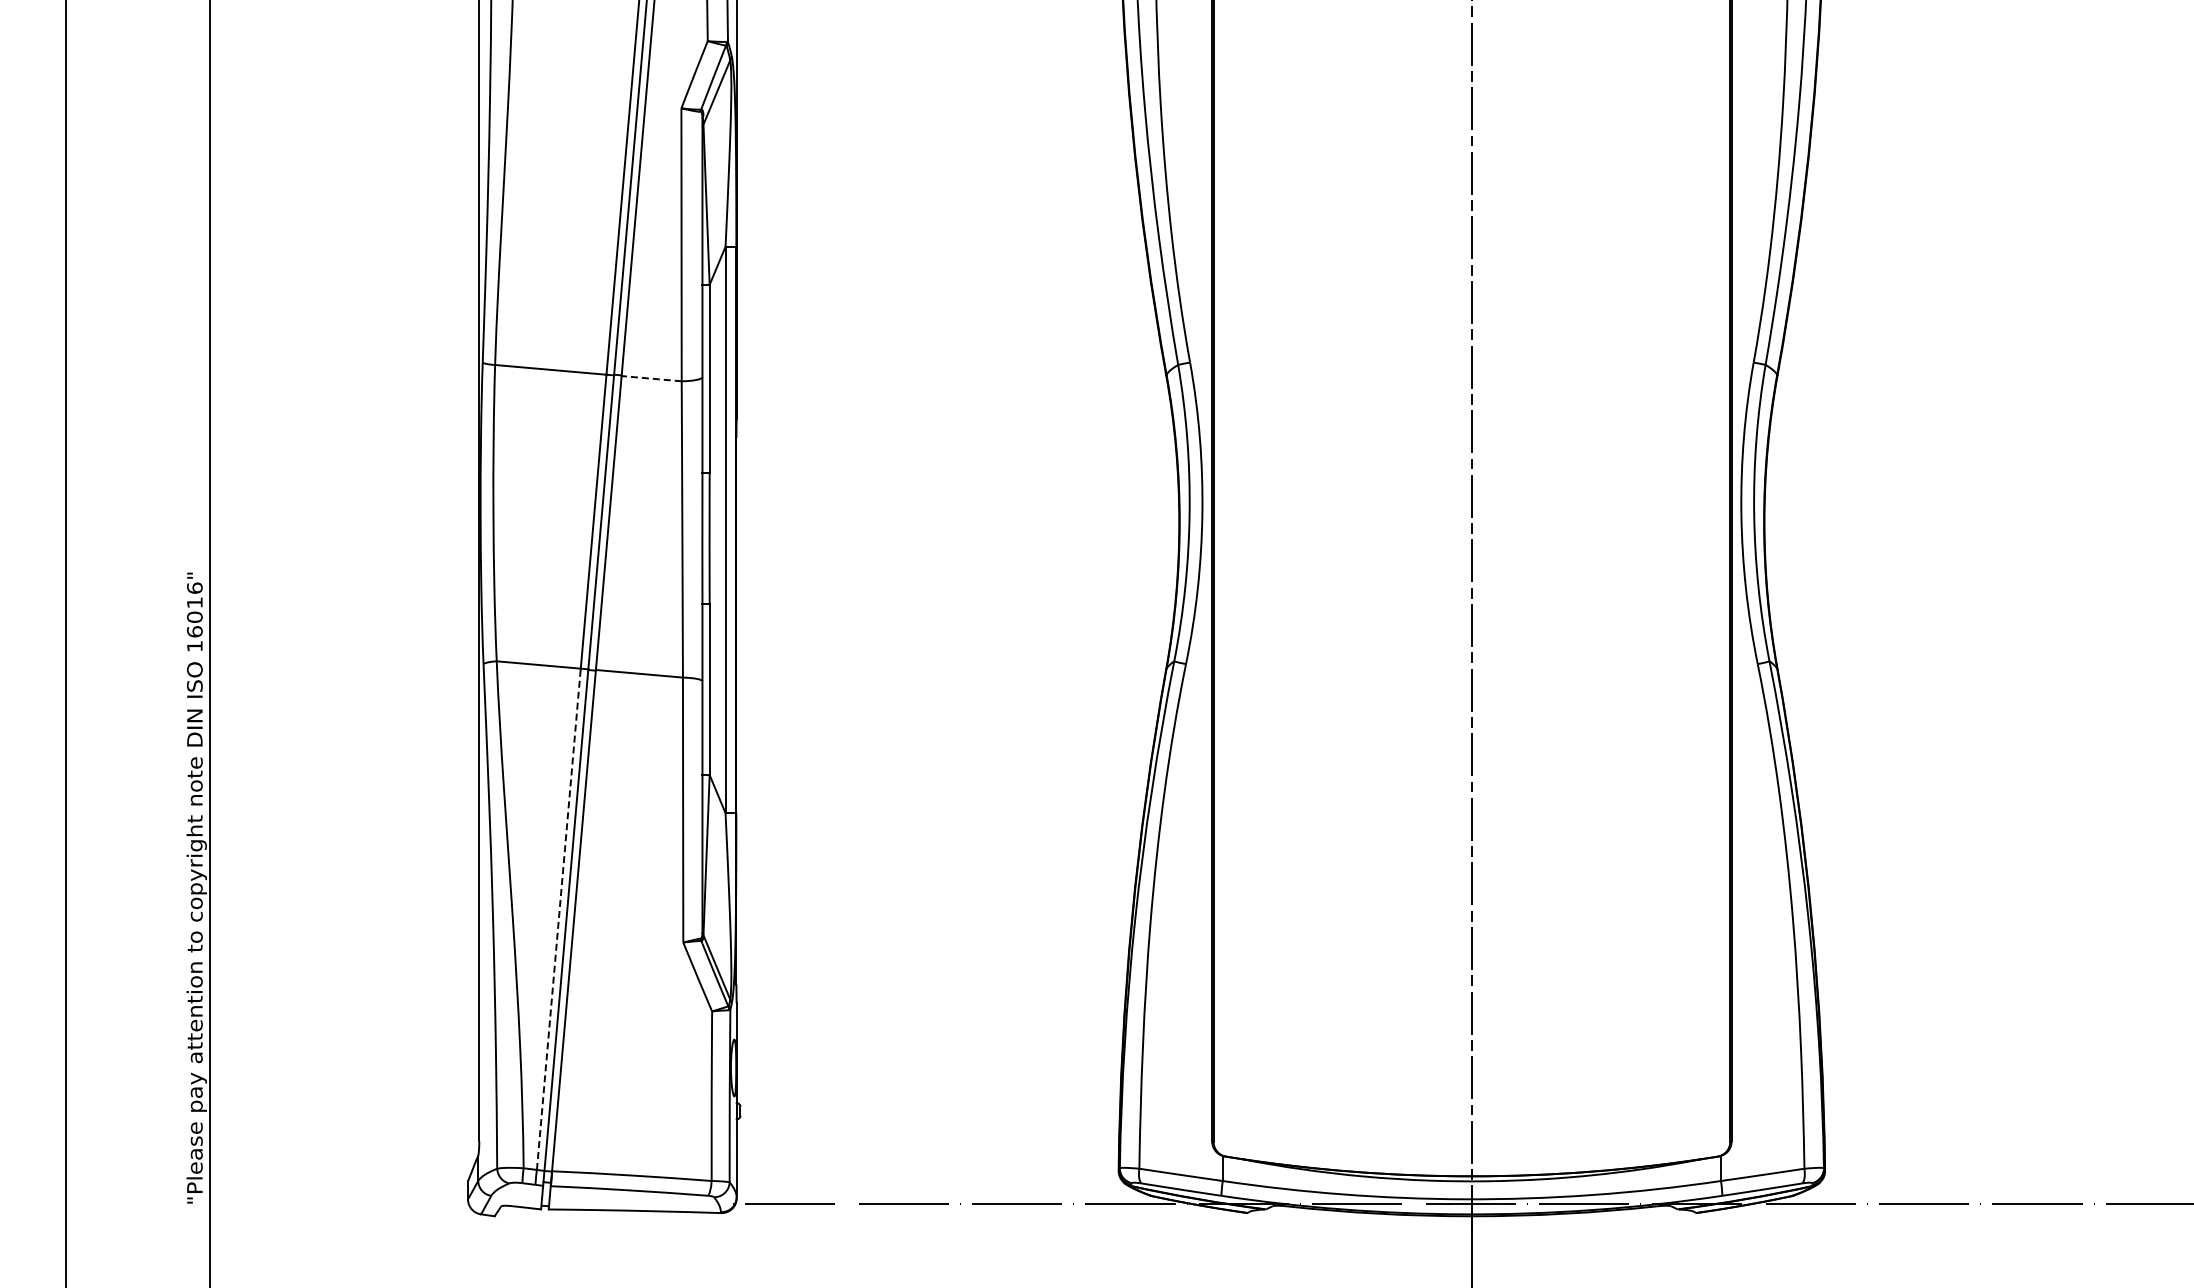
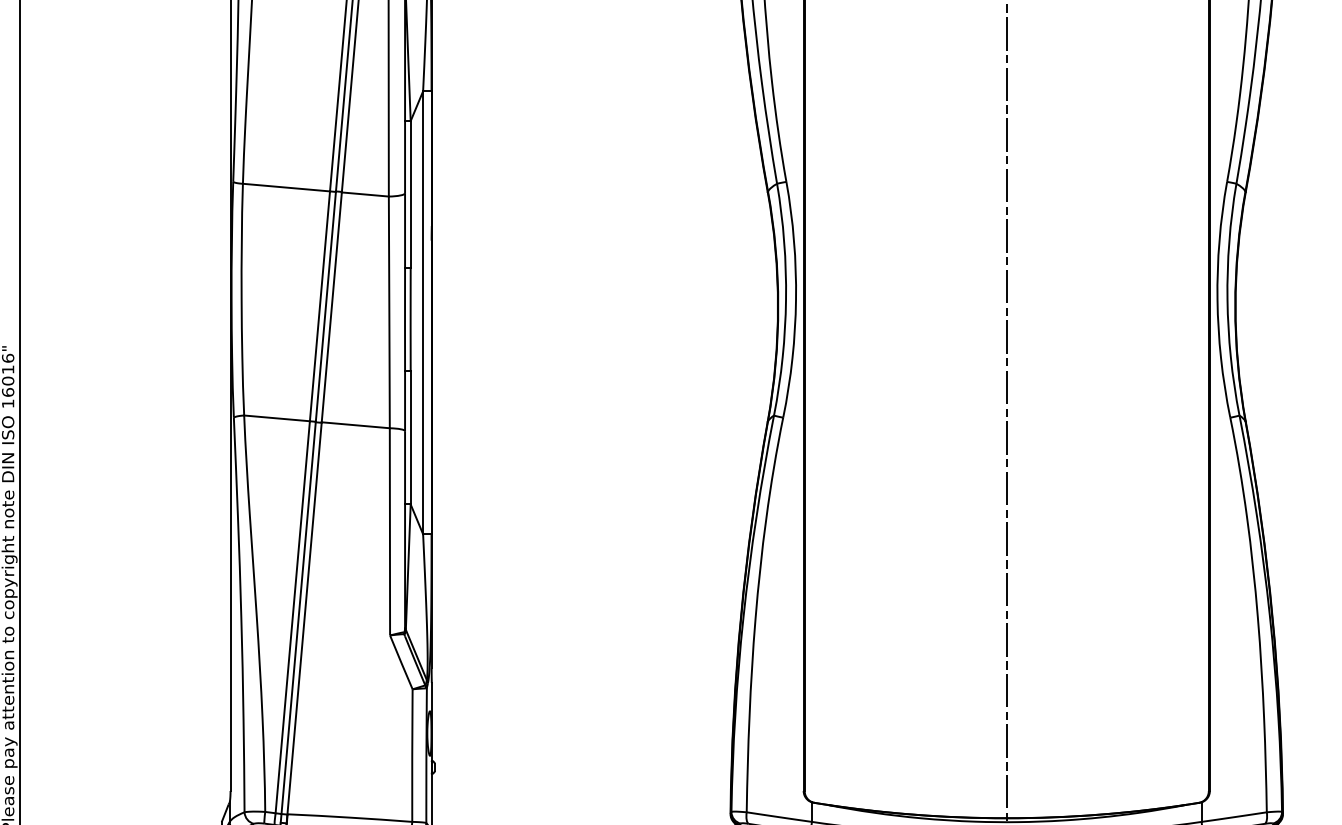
line: (651, 378) -> (365, 194), dashed -> solid
line: (558, 919) -> (292, 617), dashed -> solid

